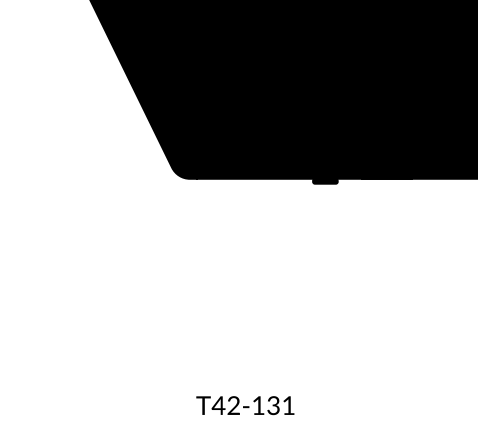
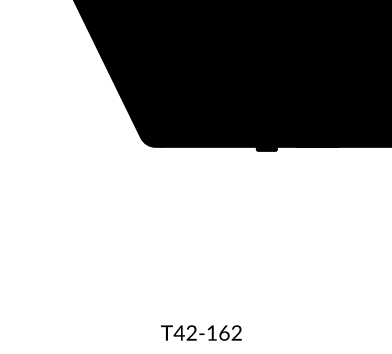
text: (281, 404) -> (230, 332), T42-131 -> T42-162

